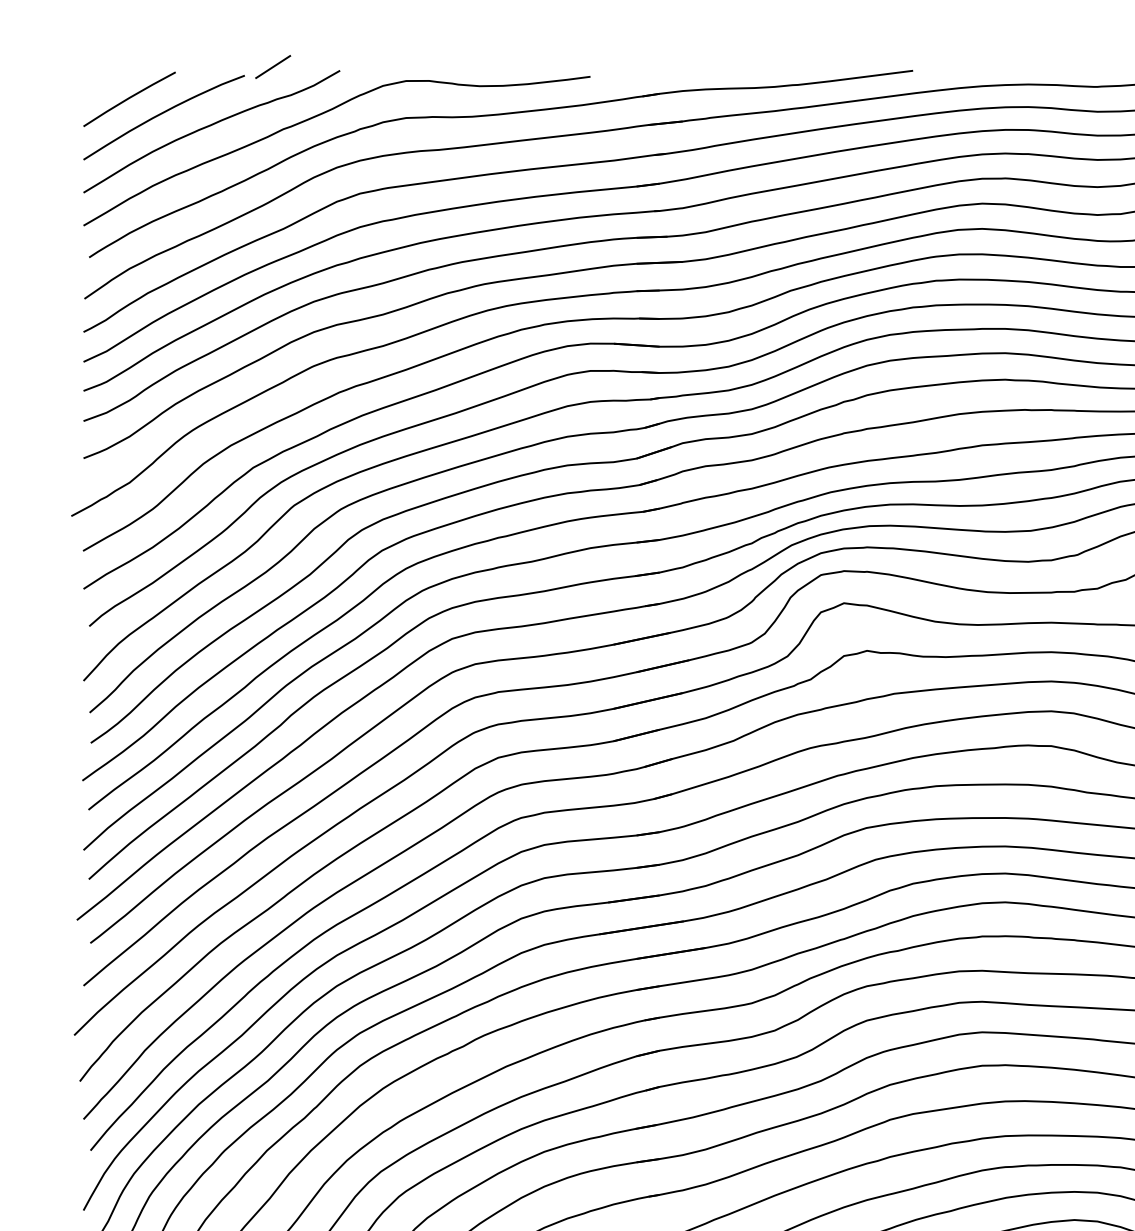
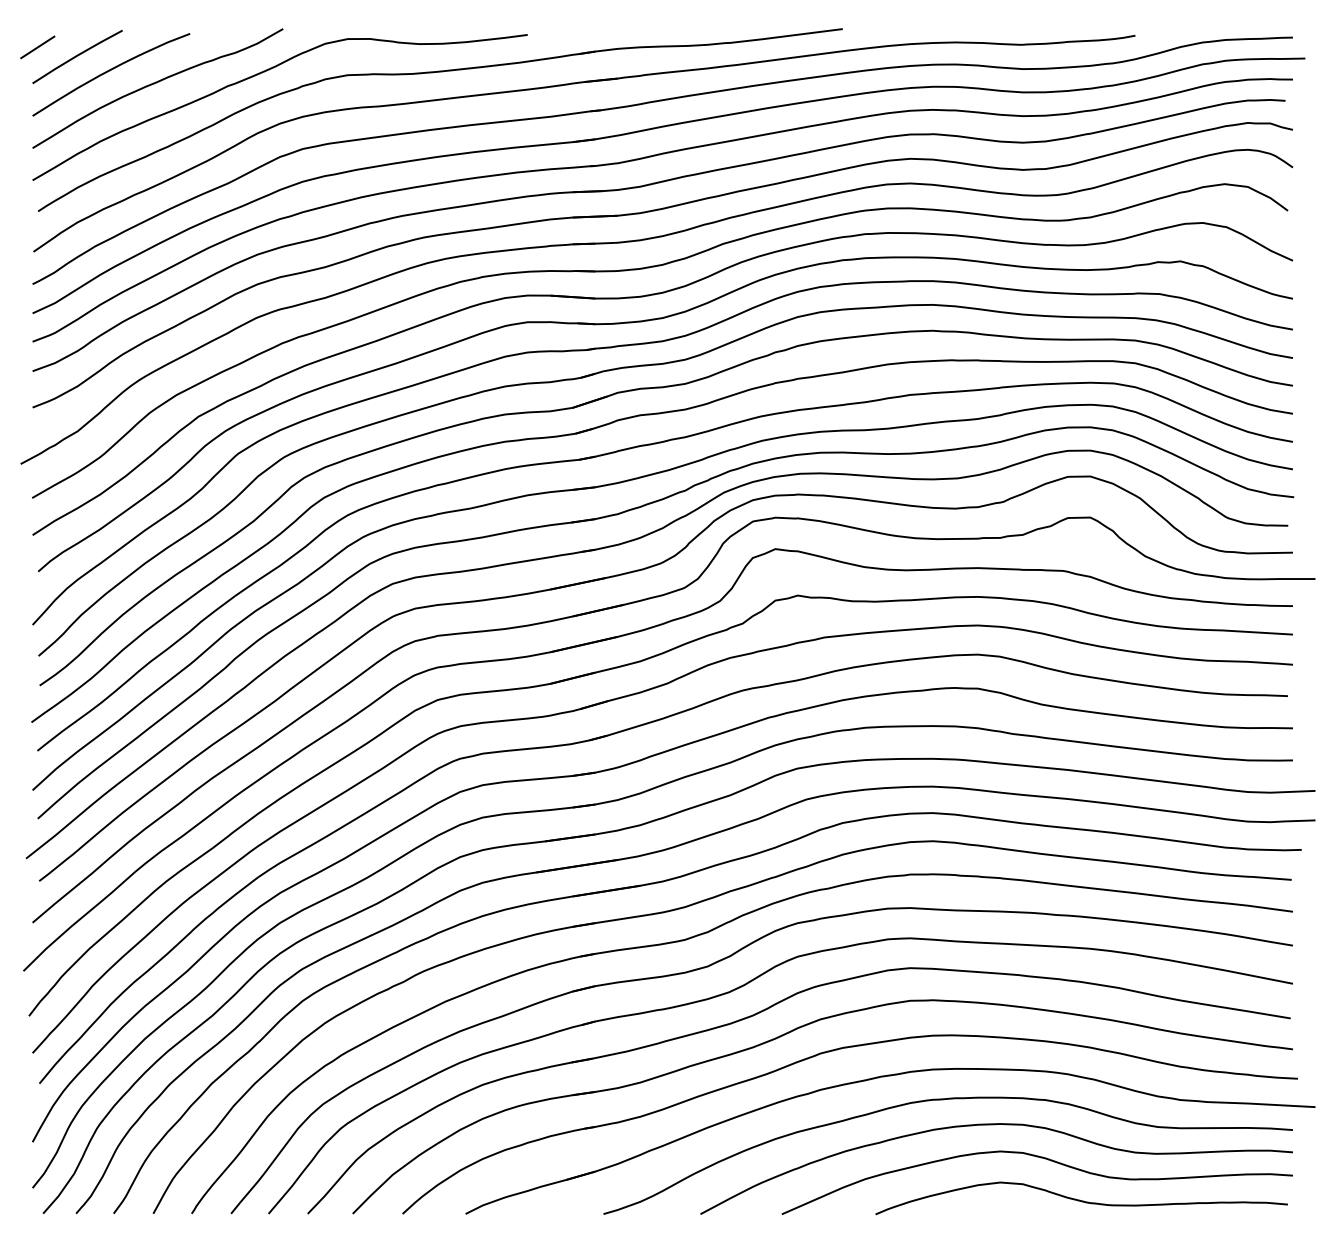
line: (272, 67) -> (37, 47), moved

